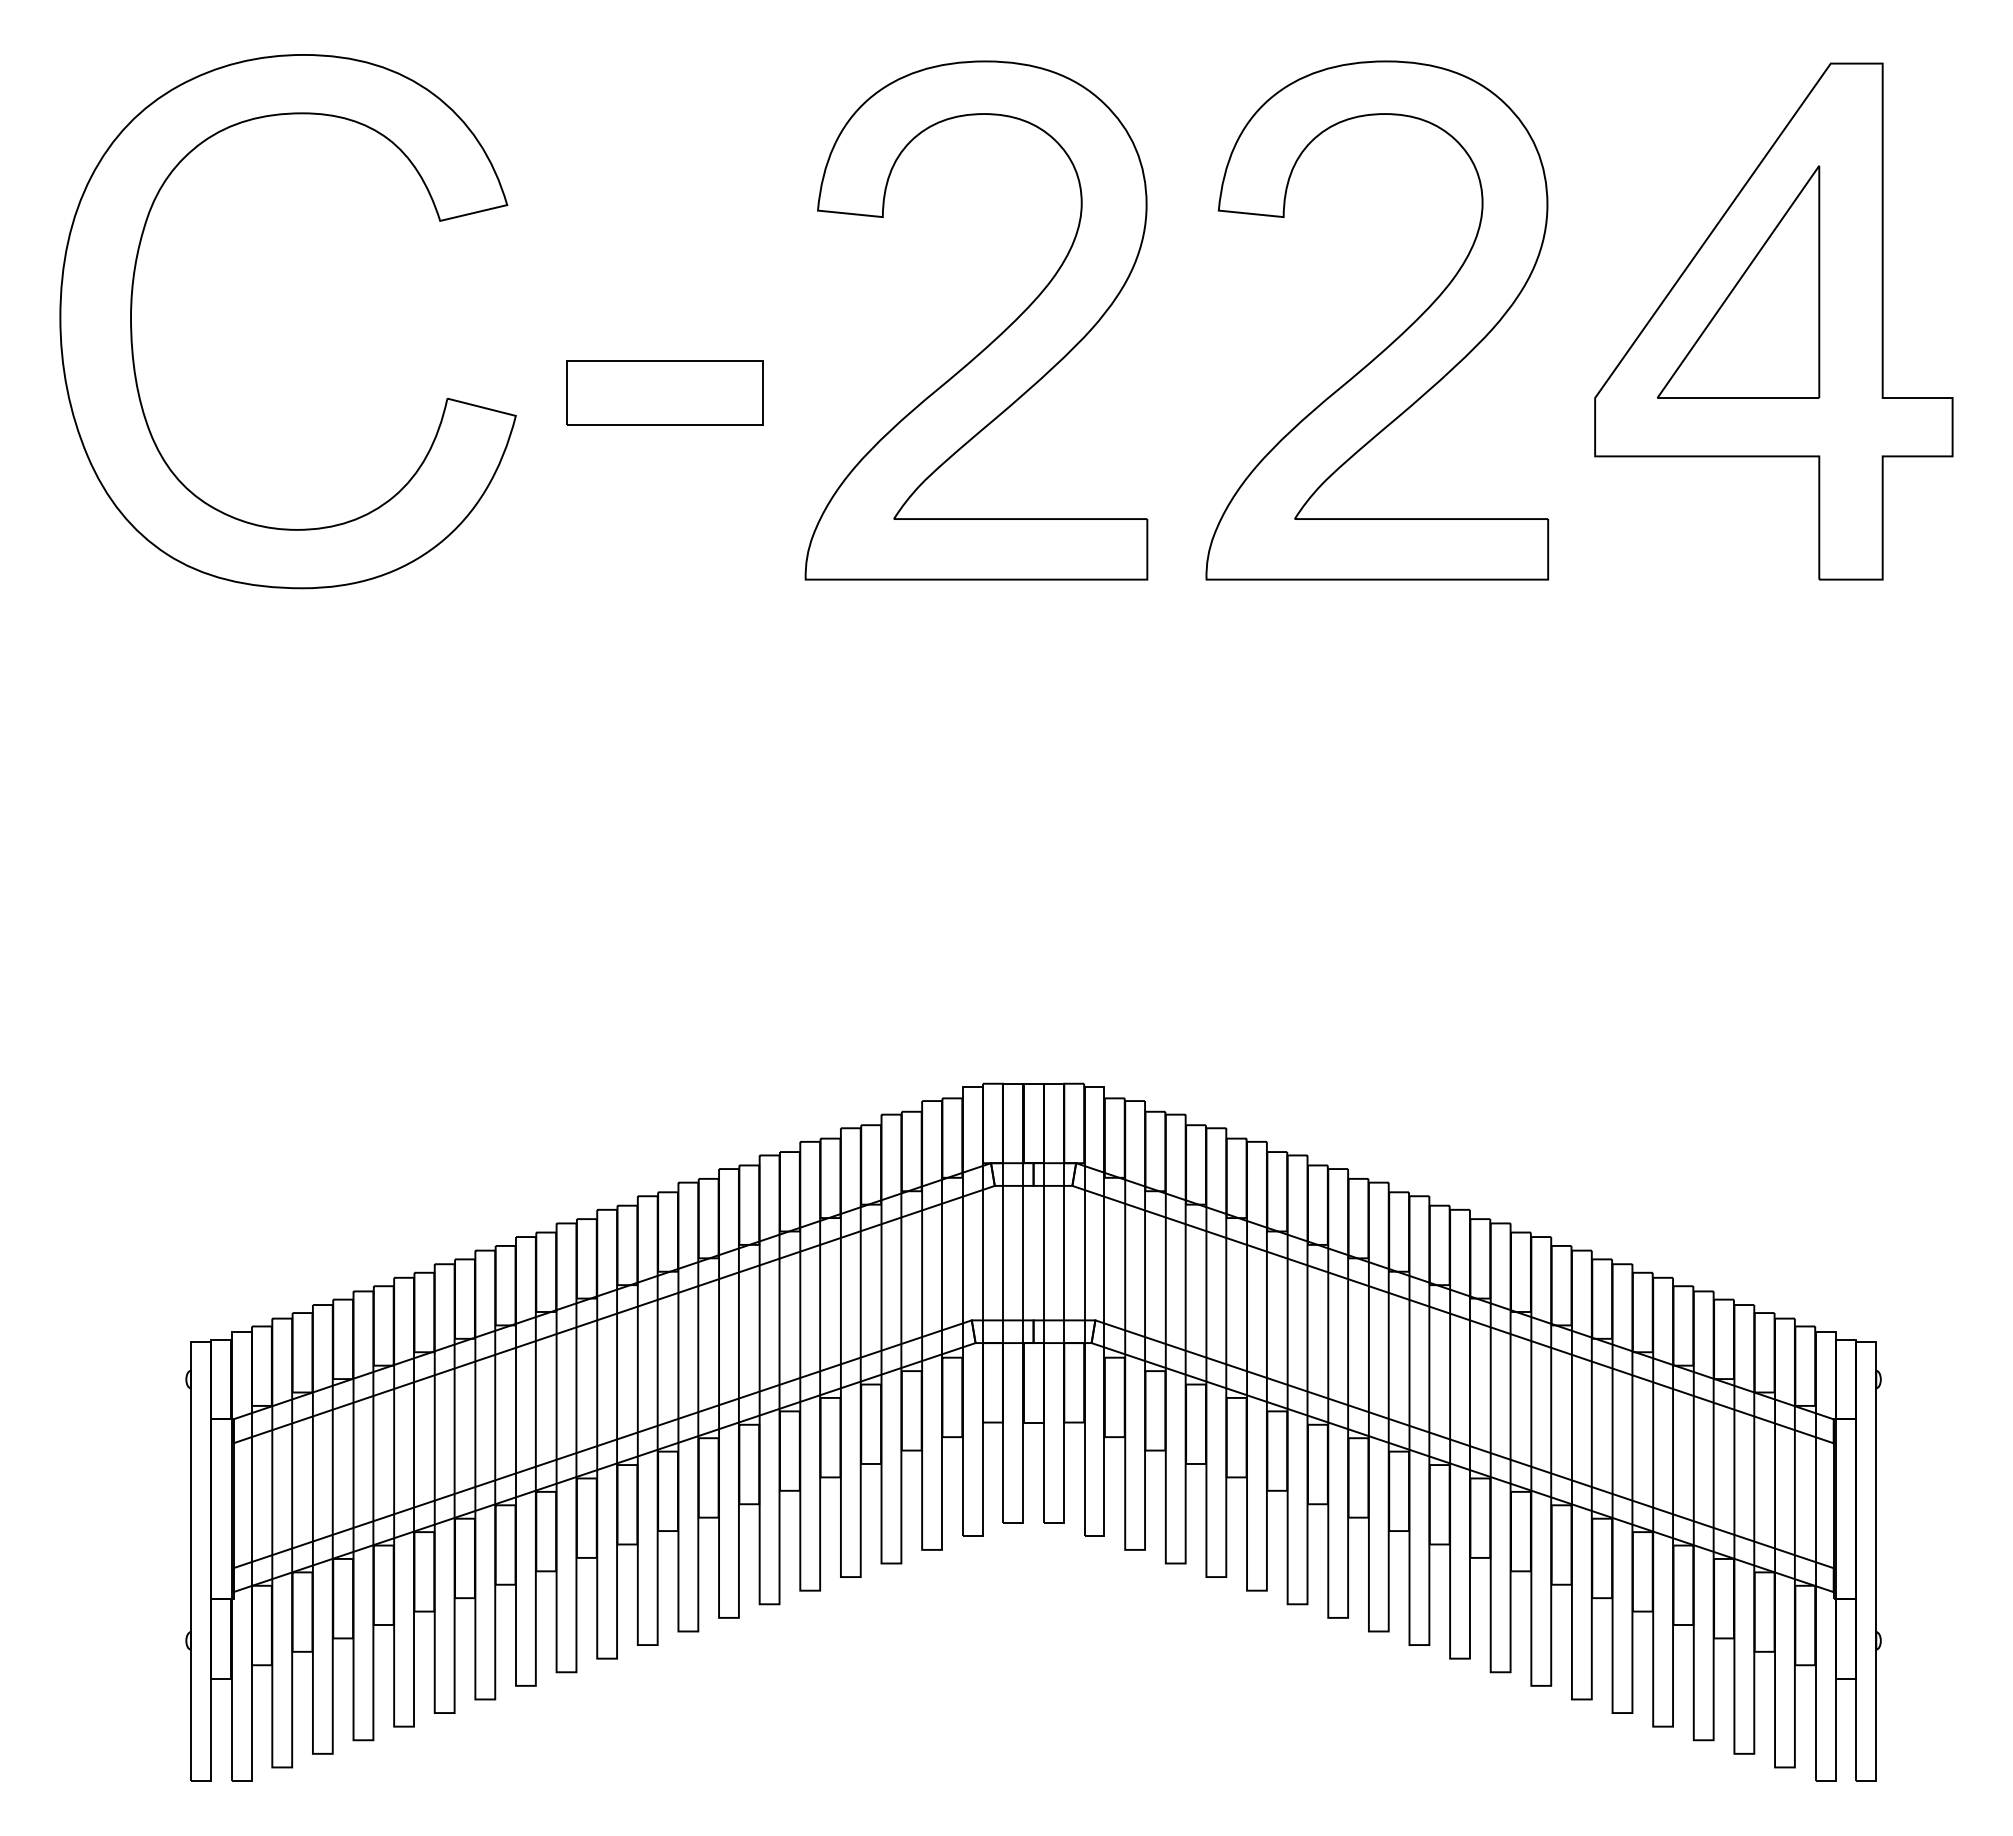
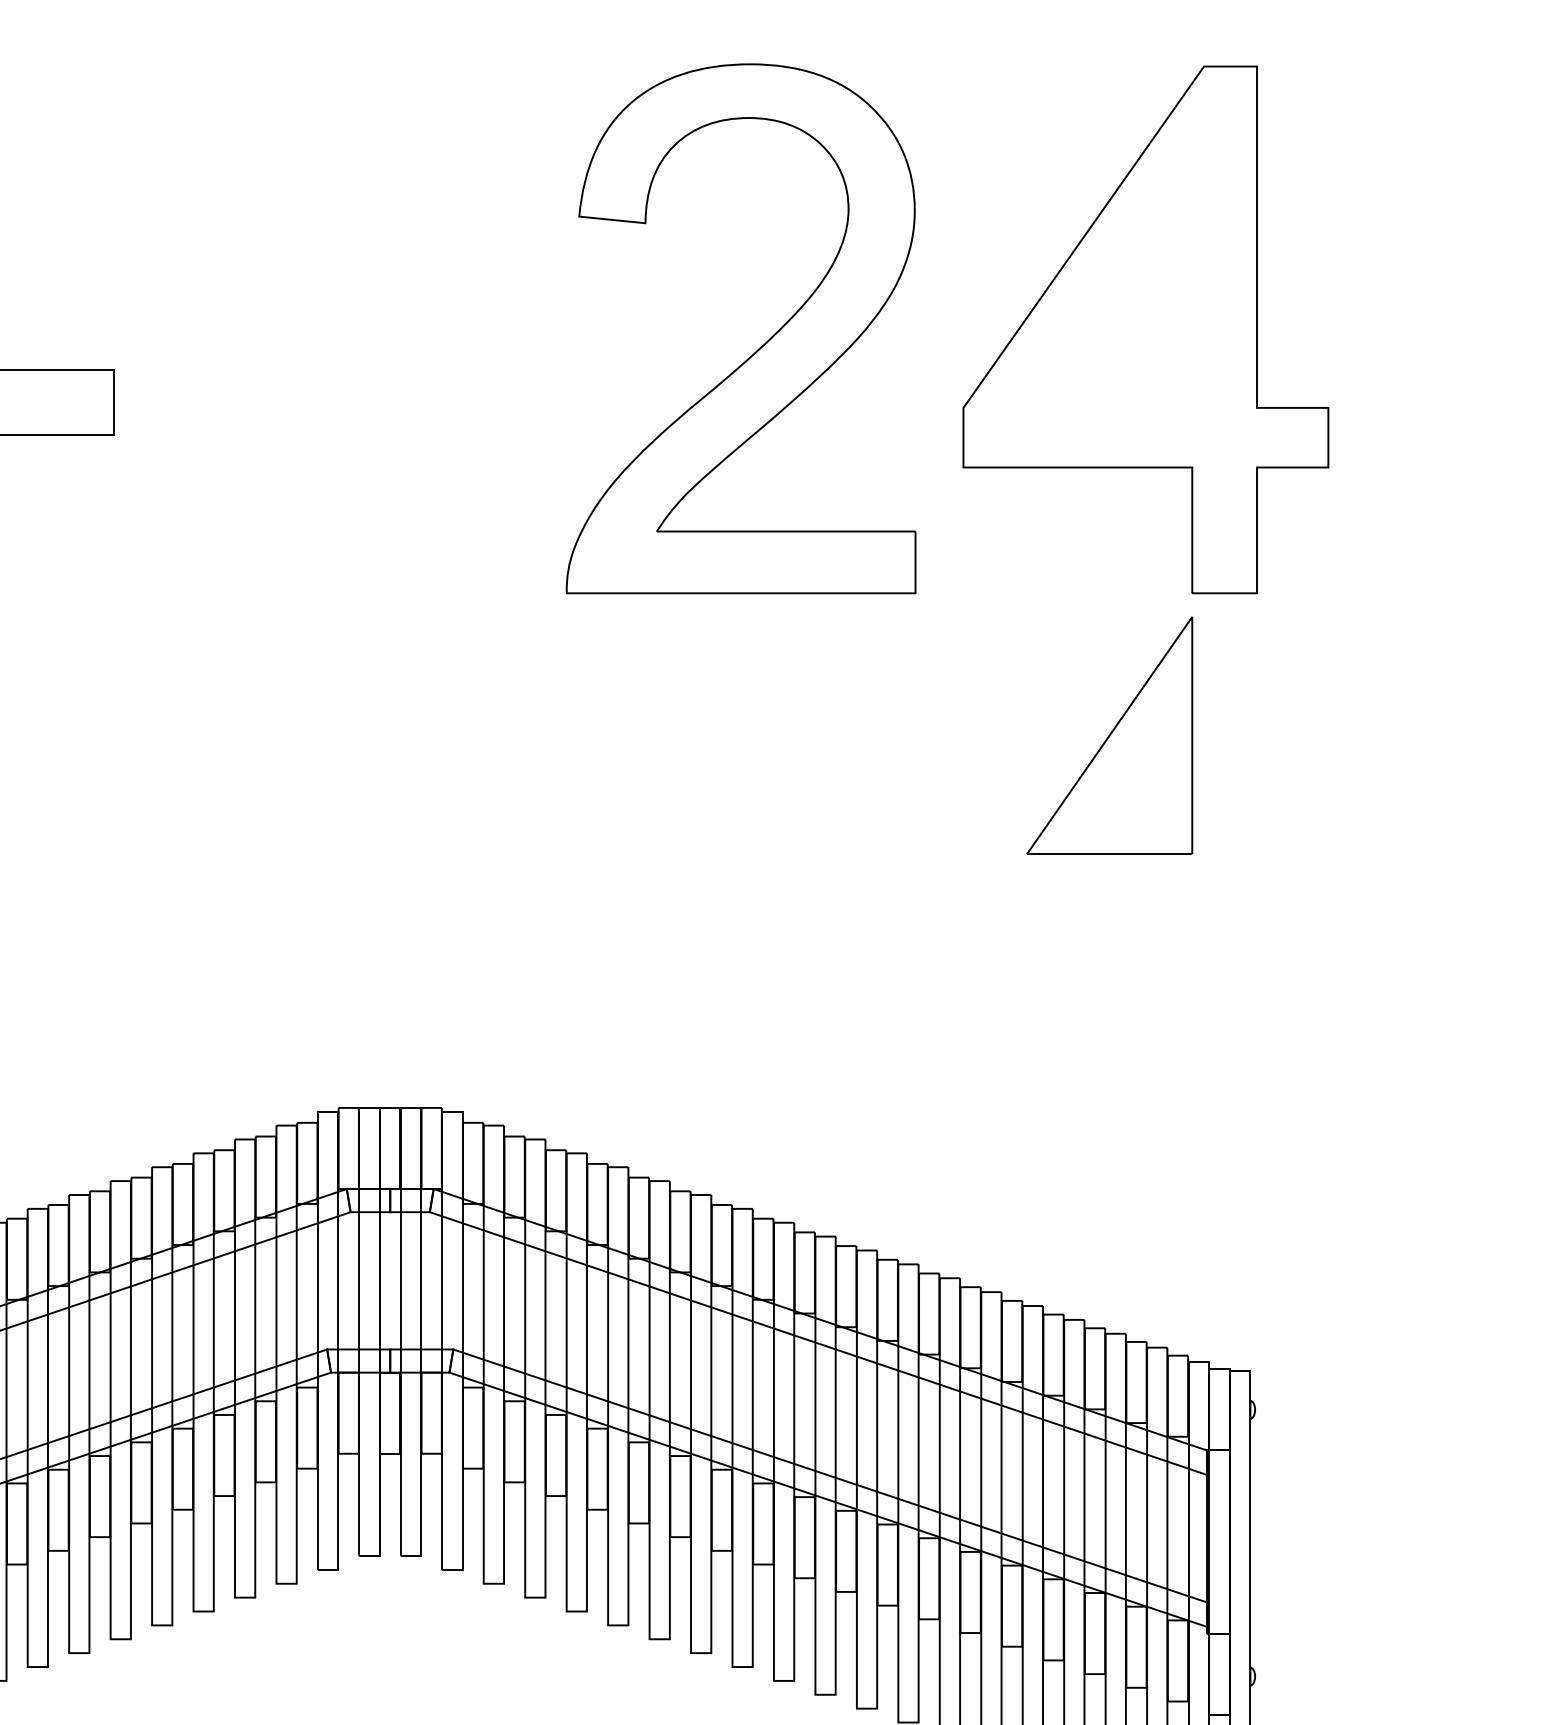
part: (1738, 281) -> (1109, 735), moved
part: (992, 340) -> (348, 349), removed

